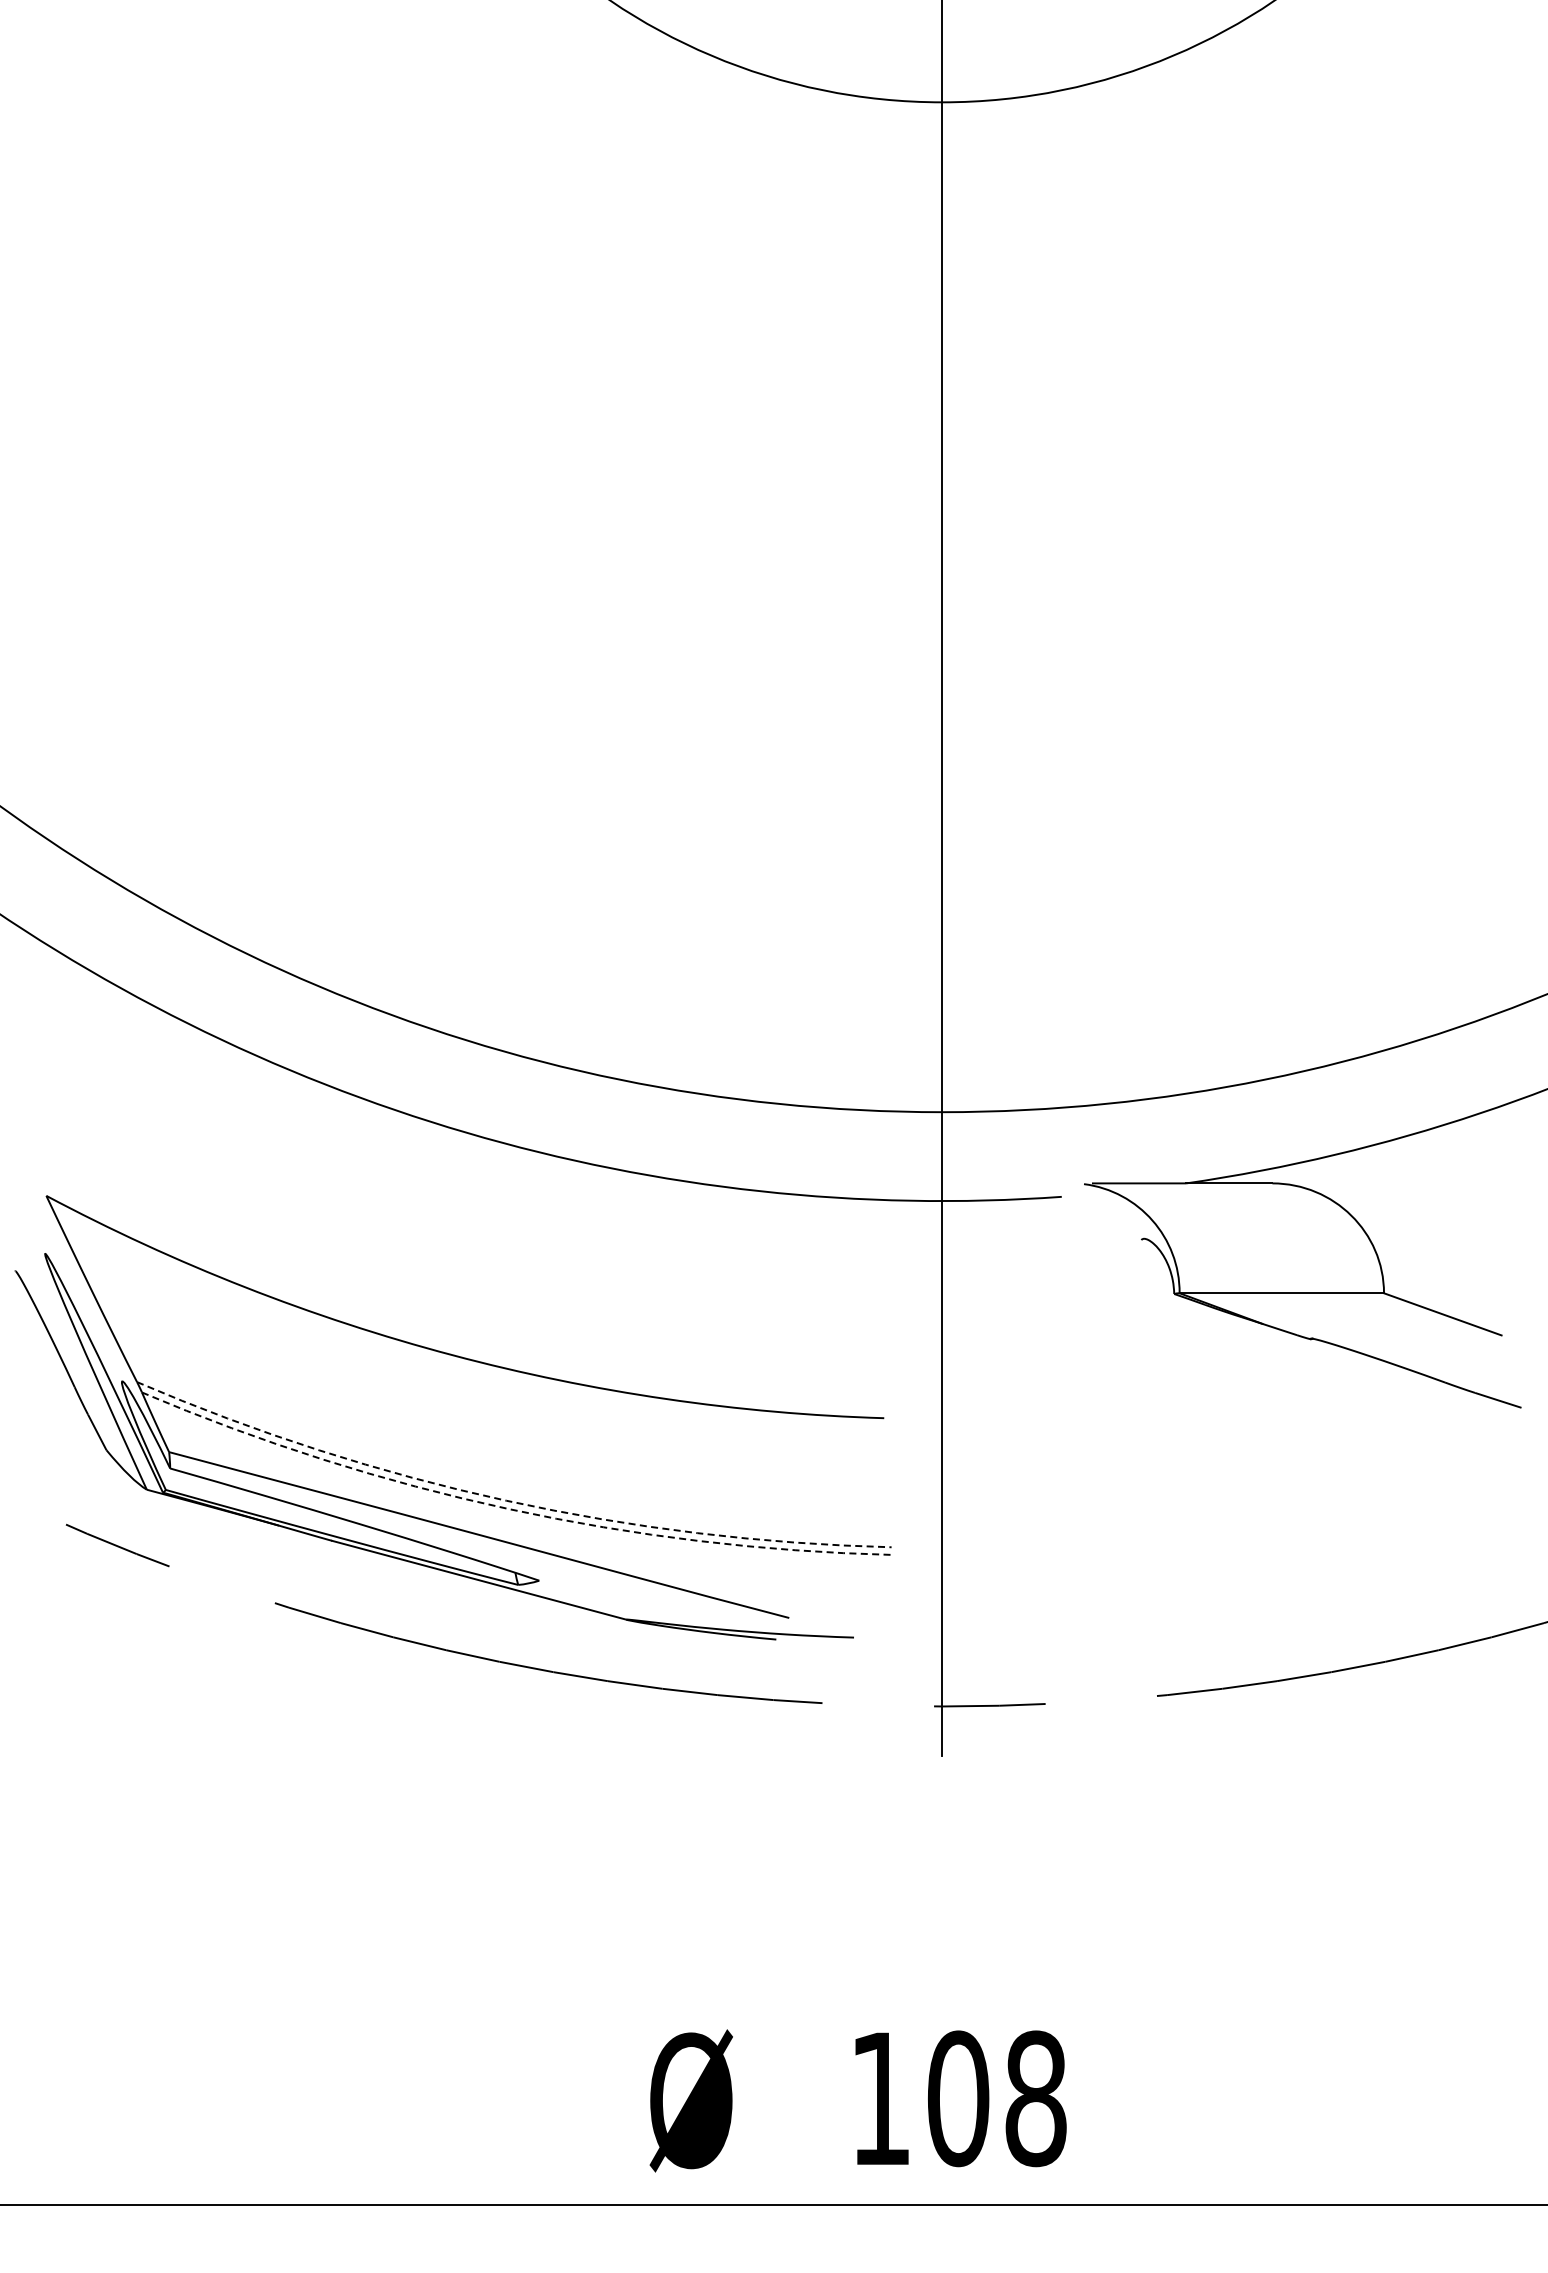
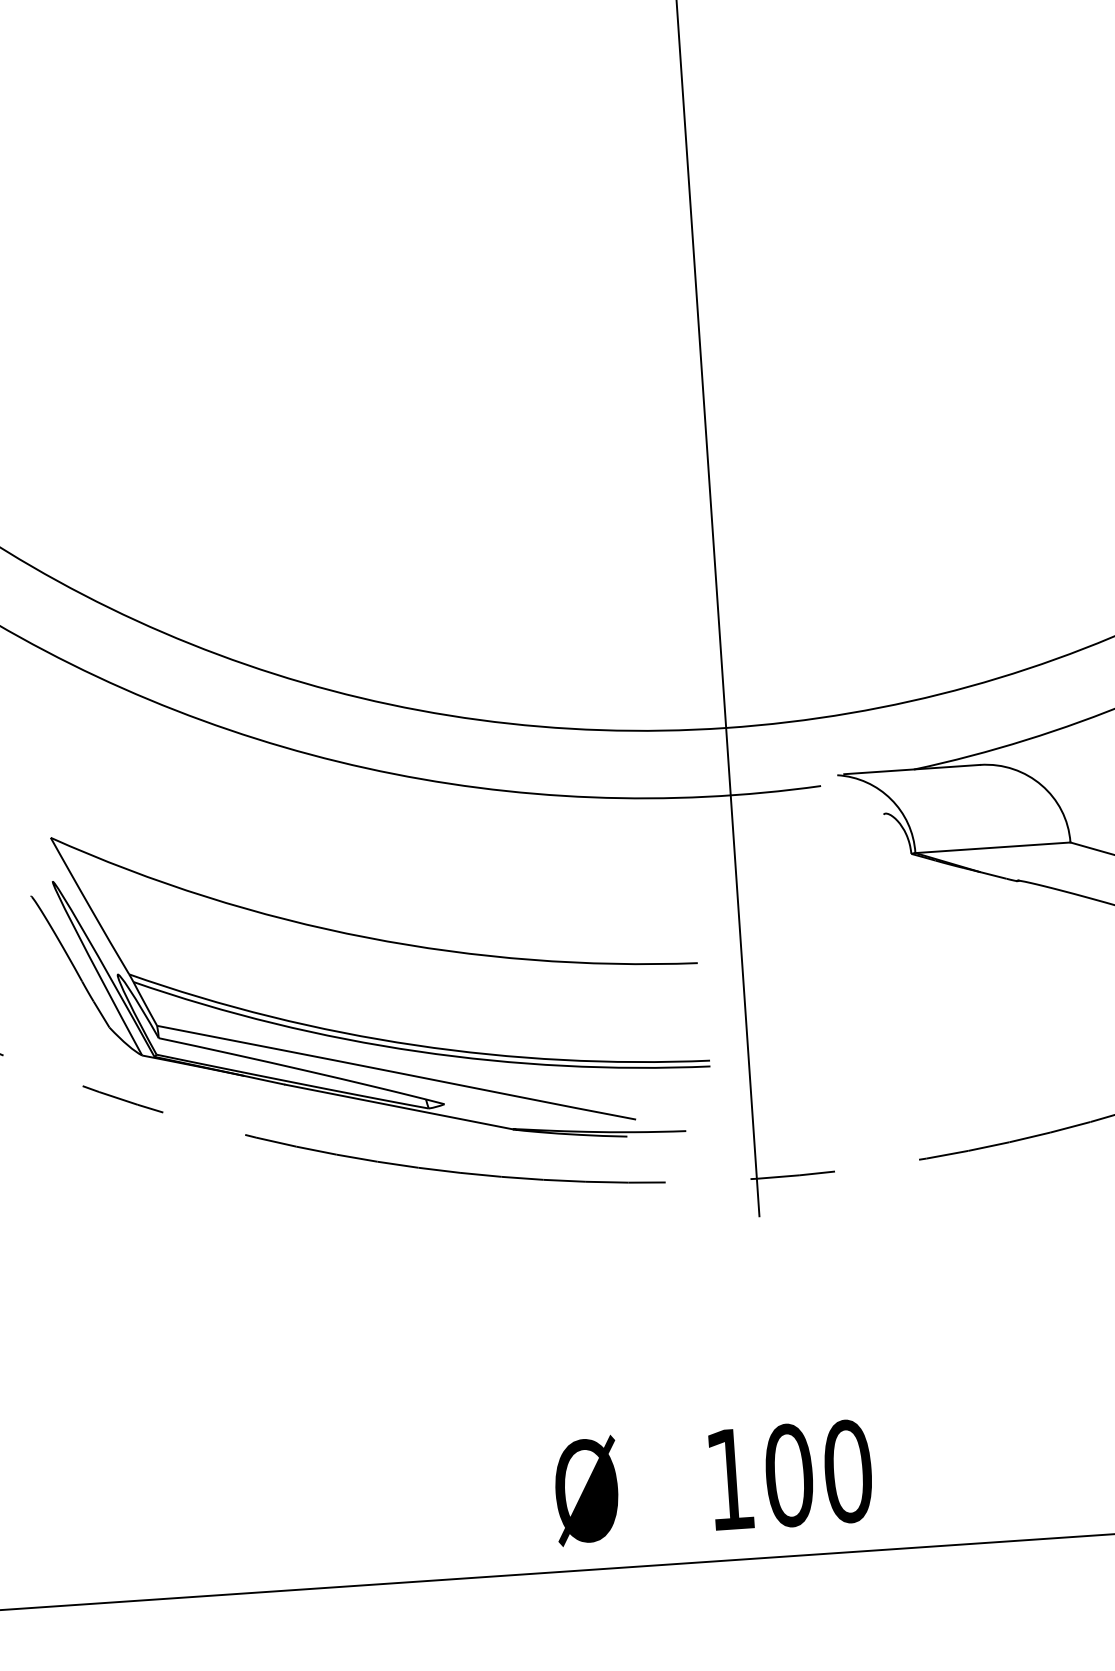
arc: (506, 1500) -> (415, 1045), dashed -> solid
arc: (509, 1509) -> (418, 1051), dashed -> solid
text: (1035, 2098) -> (847, 1471), 108 -> 100

